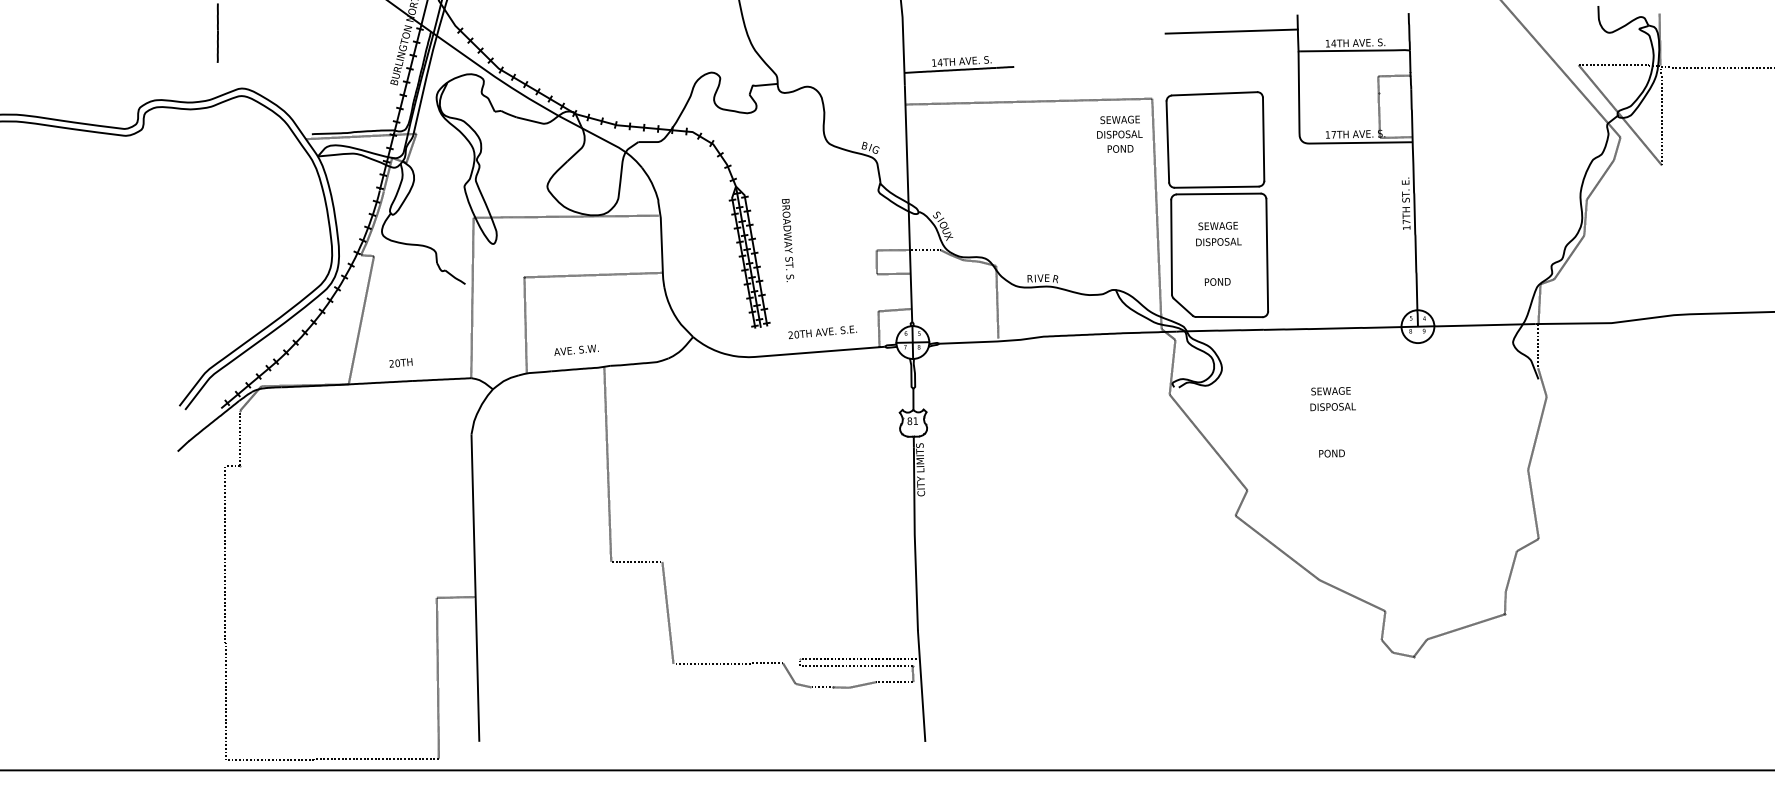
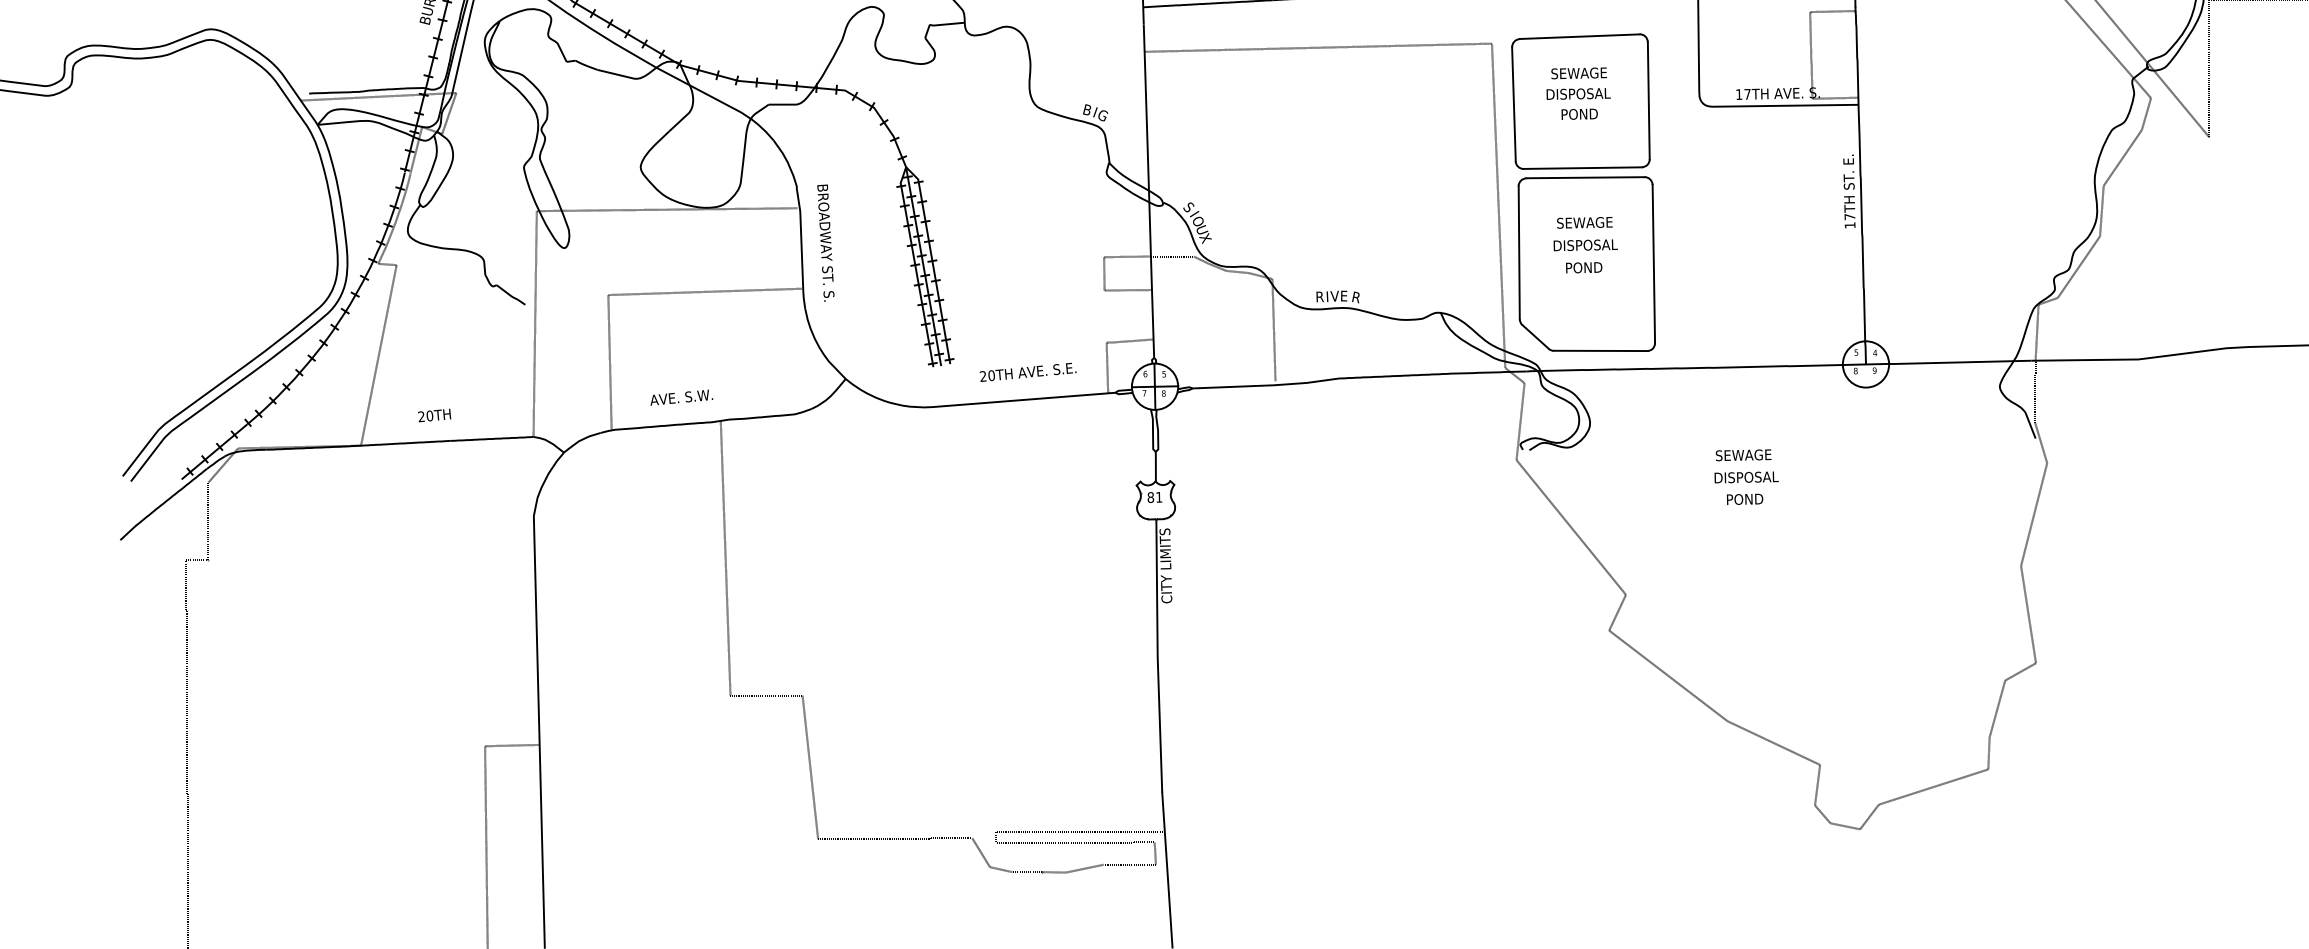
text: (1119, 133) -> (1578, 92), moved
text: (788, 240) -> (826, 243), moved
text: (1217, 281) -> (1583, 267), moved
text: (1331, 453) -> (1744, 499), moved

